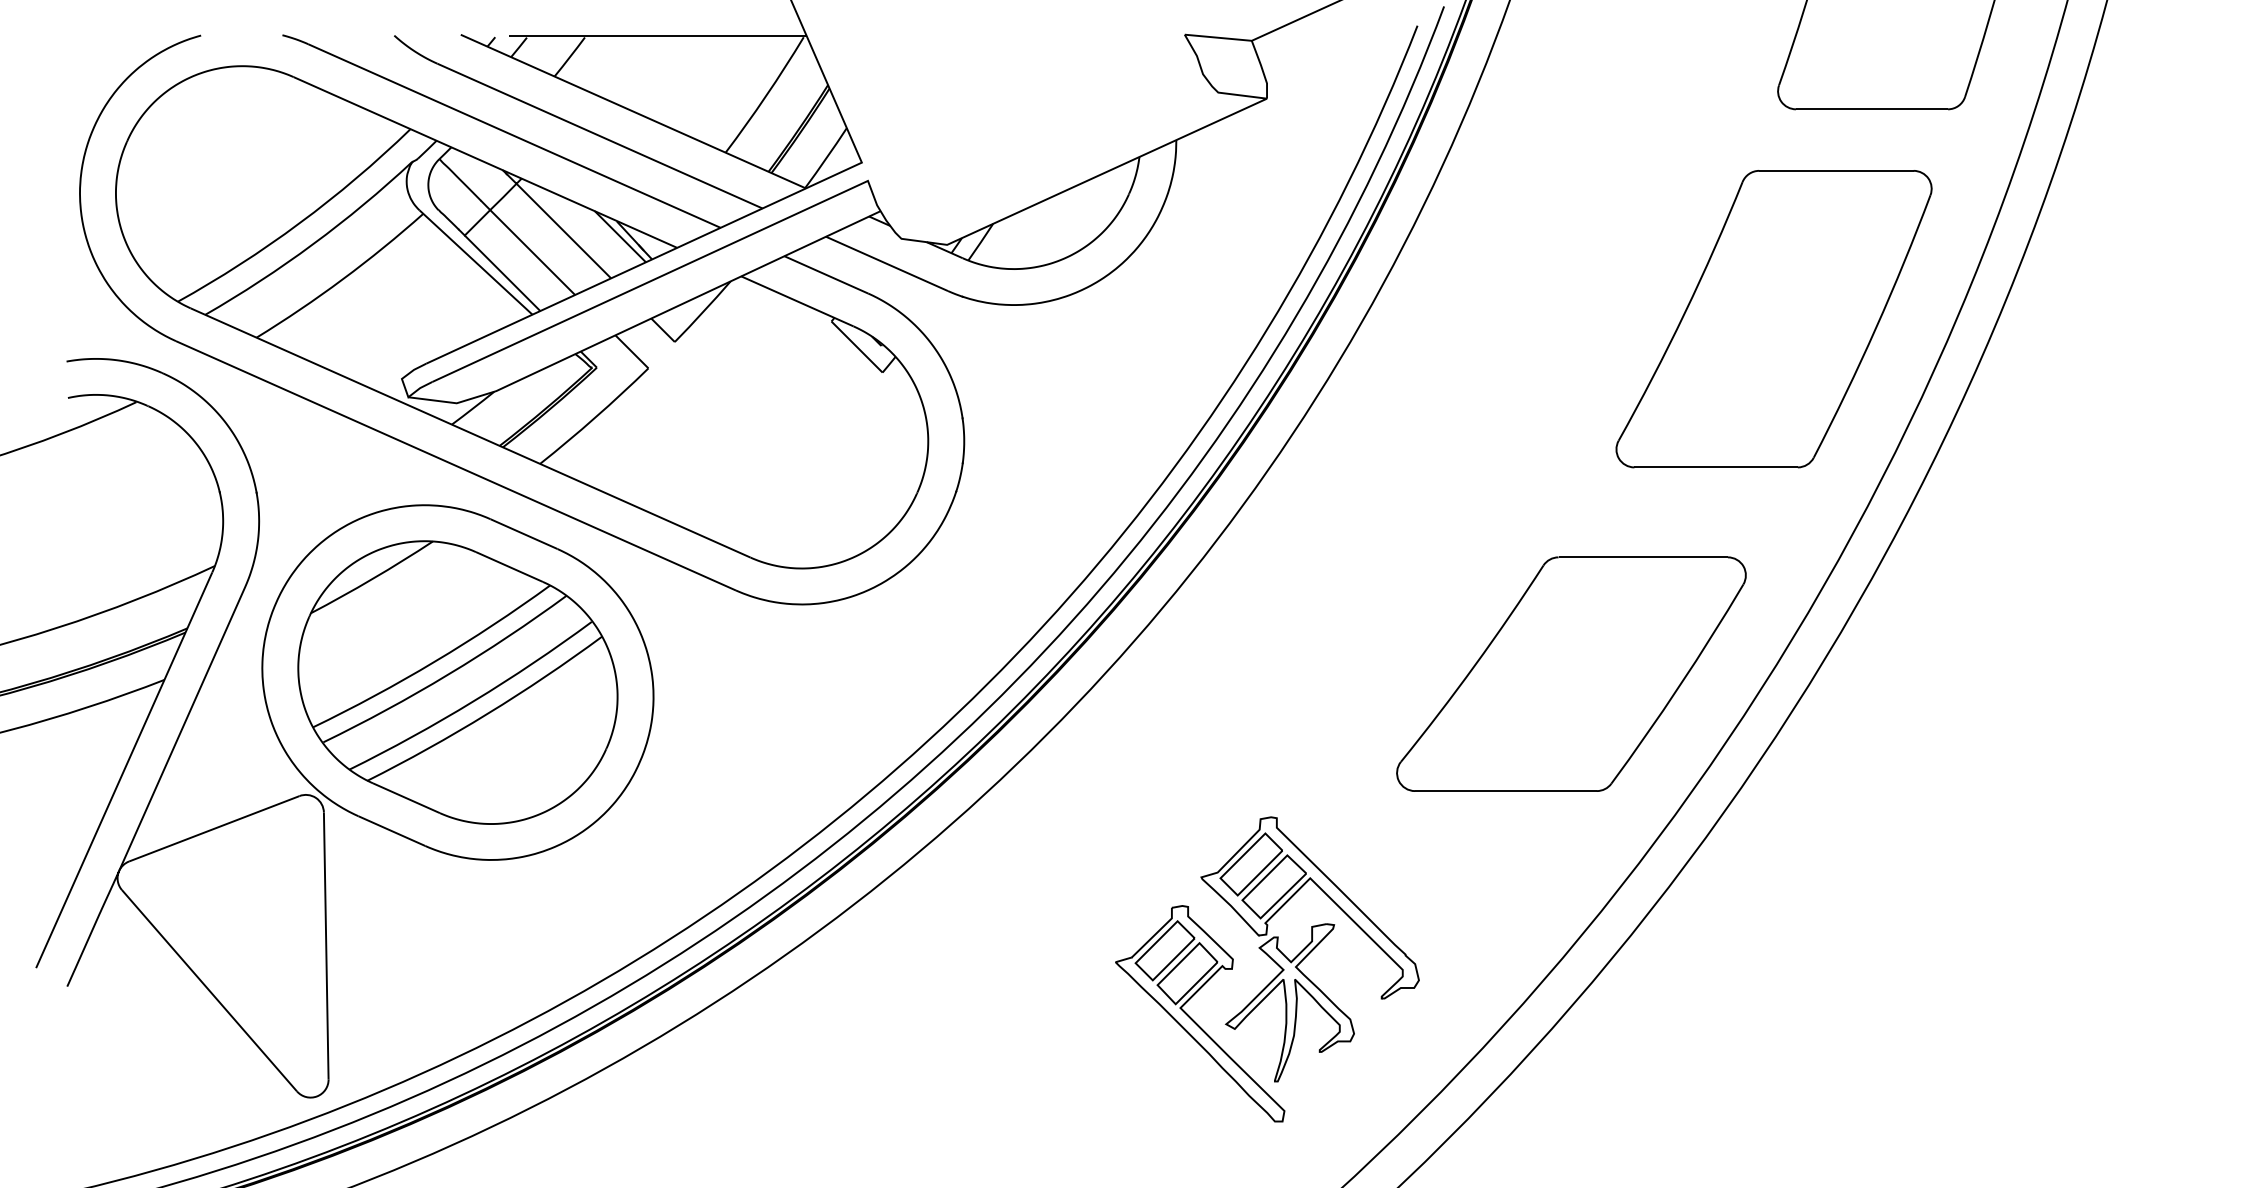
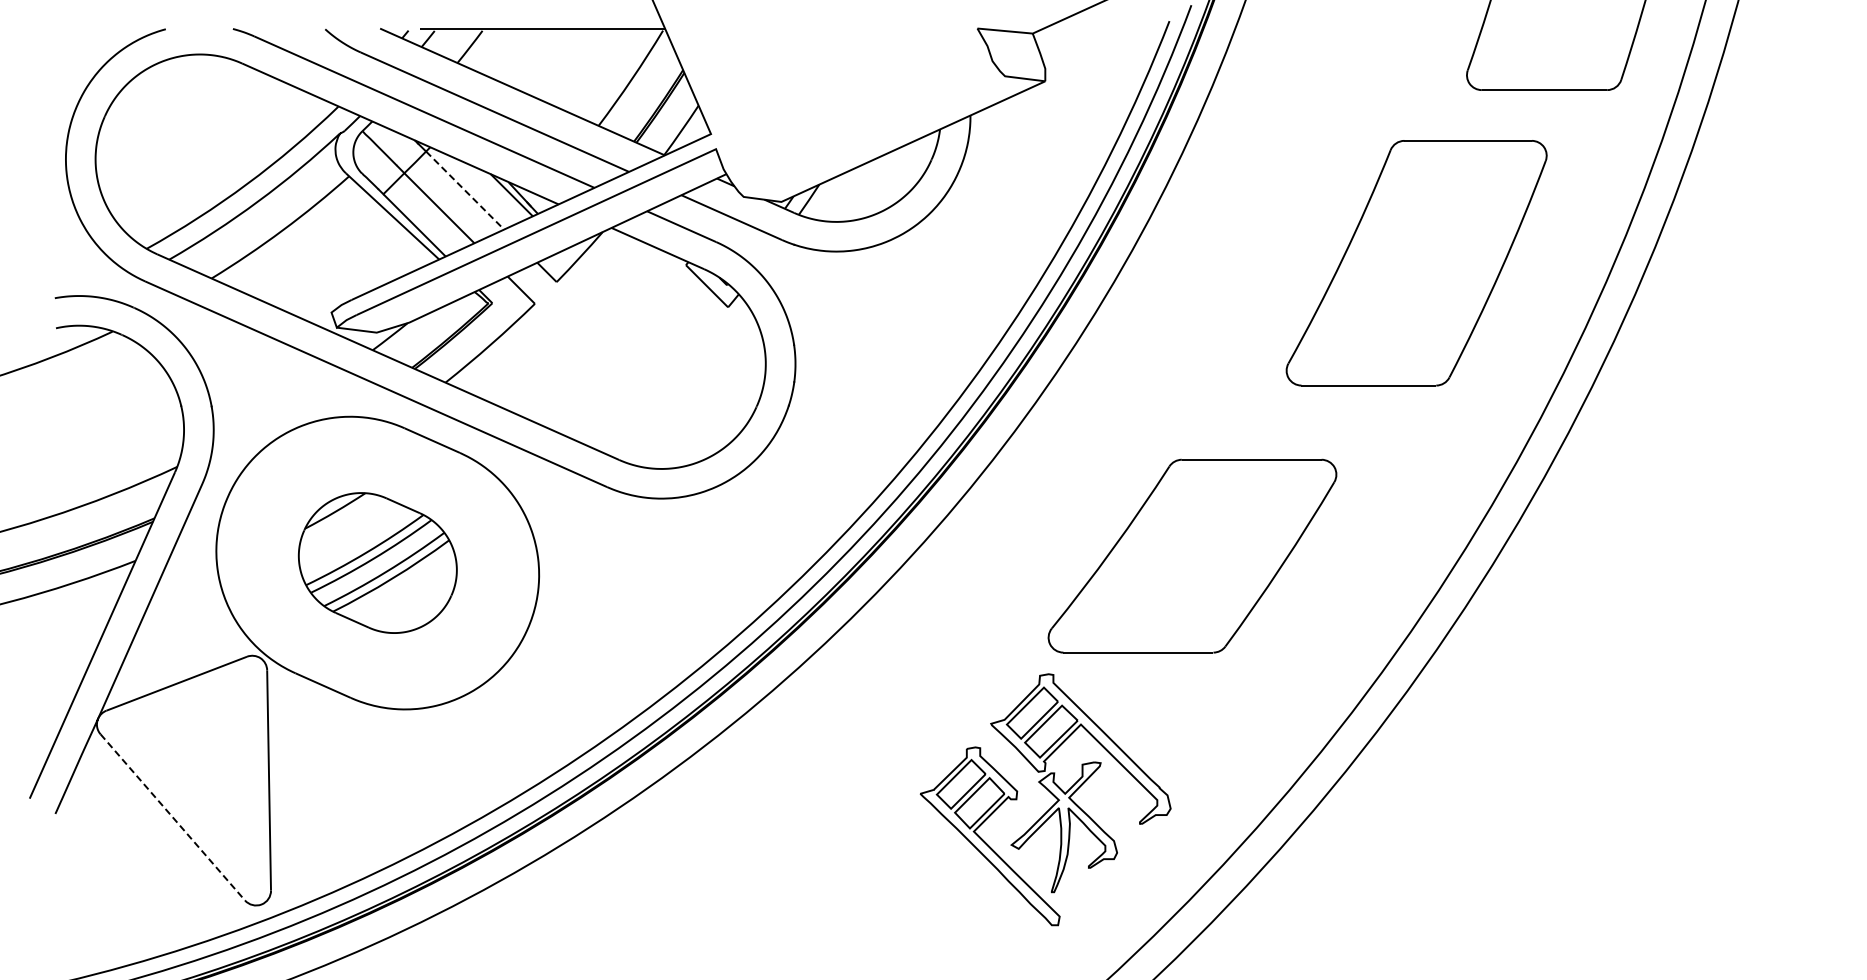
line: (564, 231) -> (465, 190), solid -> dashed
part: (1773, 319) -> (1416, 263), moved
part: (1571, 673) -> (1192, 555), moved
part: (457, 681) -> (377, 562), size x0.6
line: (210, 990) -> (173, 817), solid -> dashed

